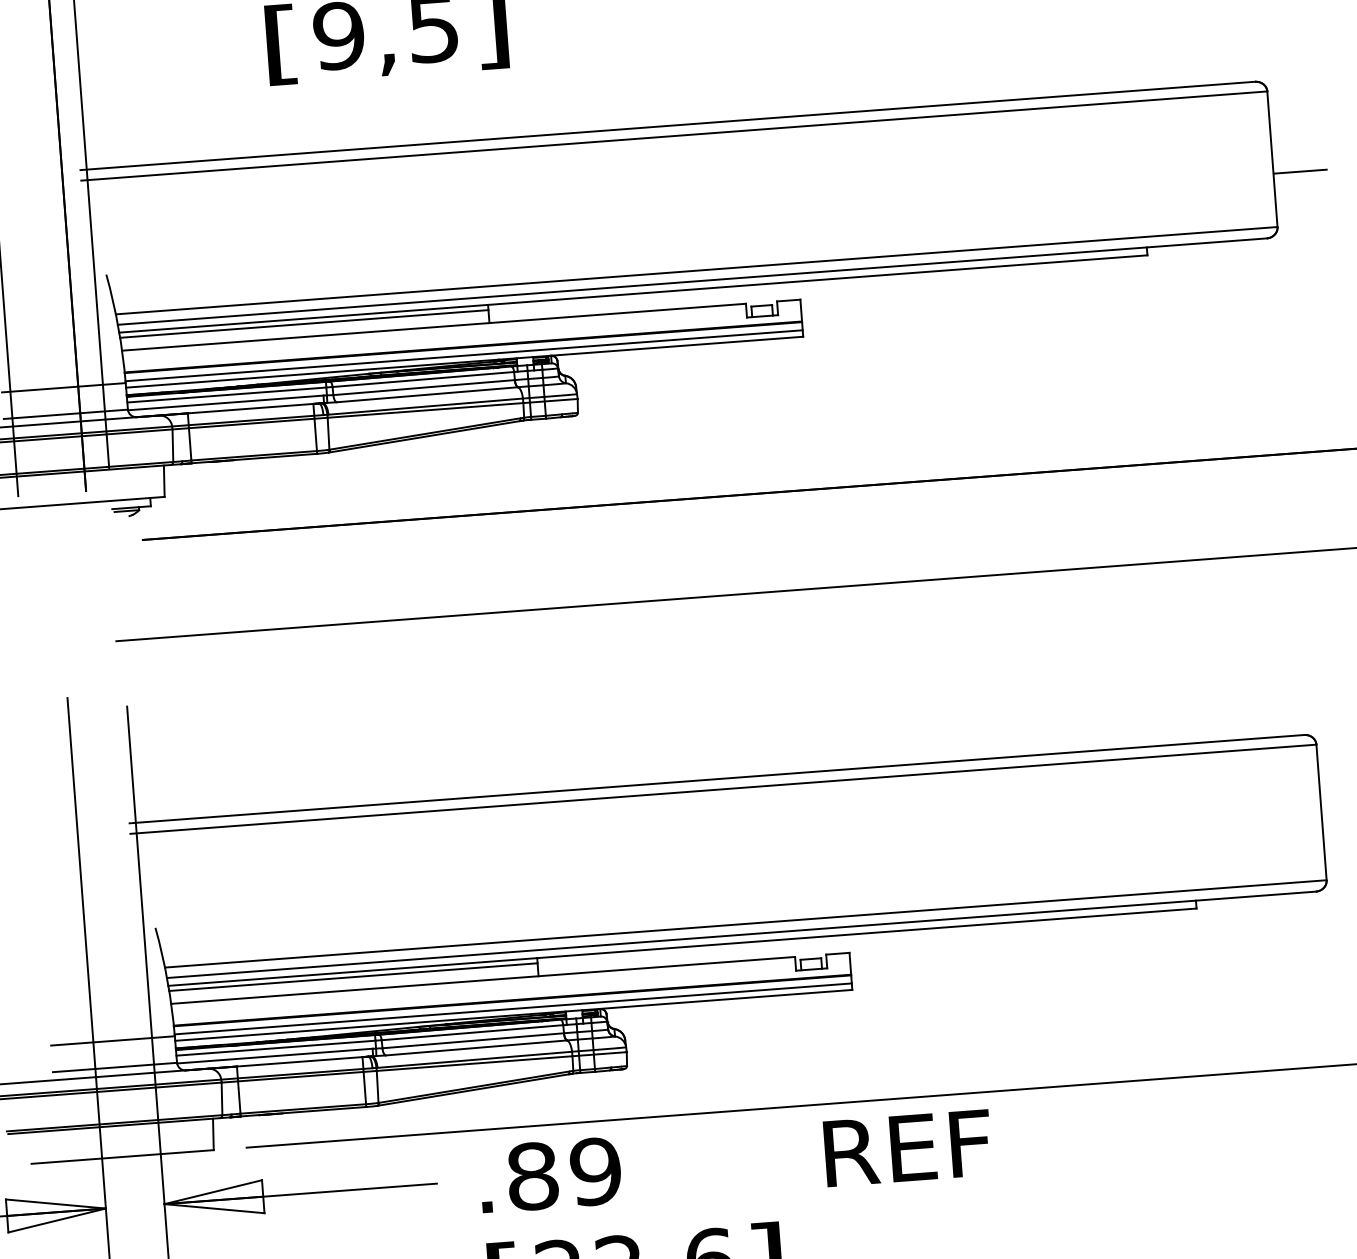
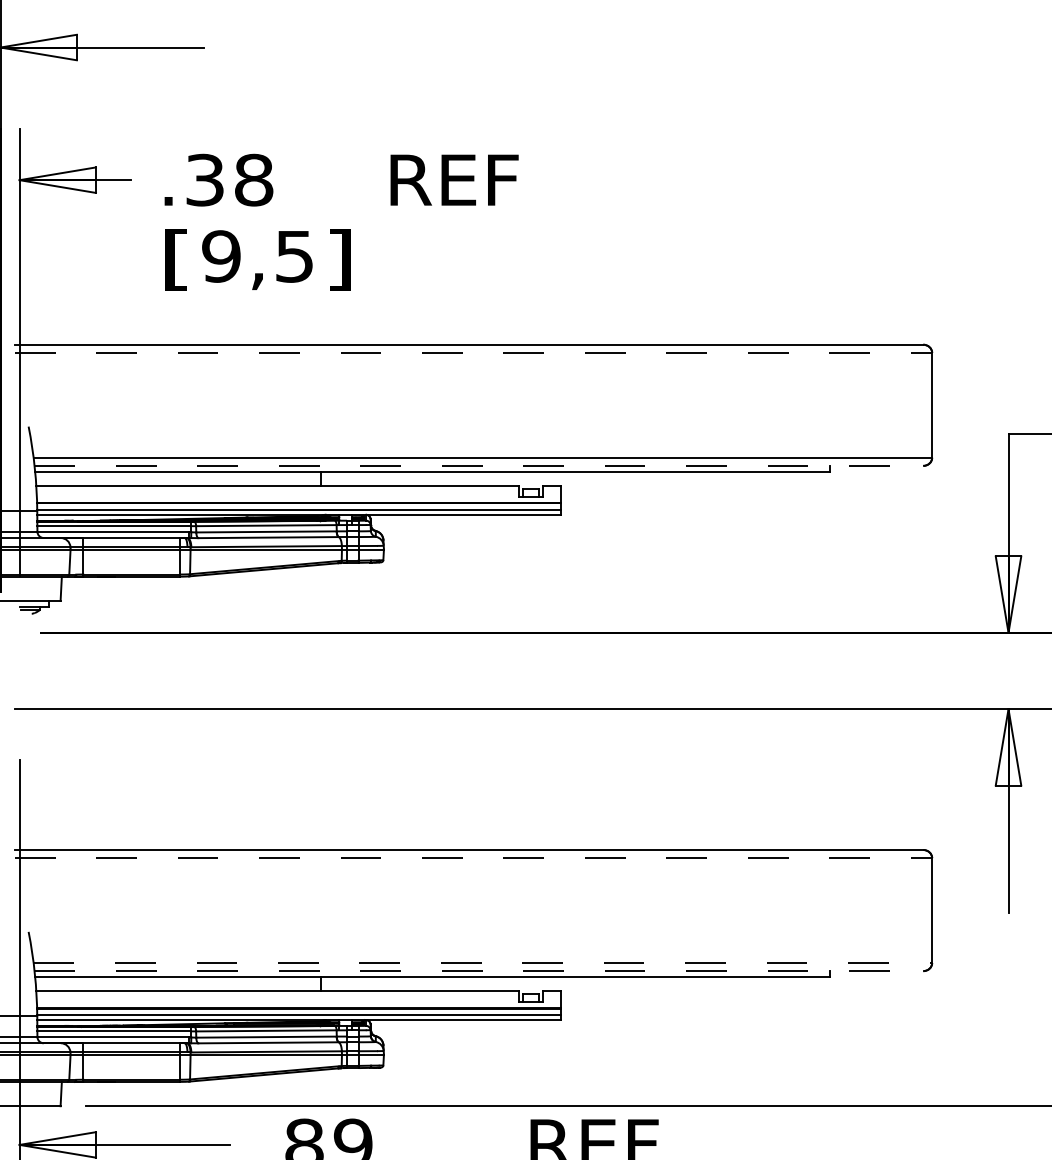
line: (674, 135) -> (473, 352), solid -> dashed
line: (1301, 171) -> (953, 416), removed
line: (693, 281) -> (479, 465), solid -> dashed
line: (303, 324) -> (177, 476), removed
line: (723, 789) -> (473, 858), solid -> dashed
line: (746, 924) -> (483, 963), solid -> dashed
line: (742, 935) -> (479, 971), solid -> dashed
line: (352, 977) -> (177, 981), removed

